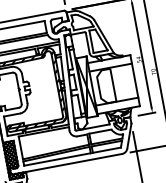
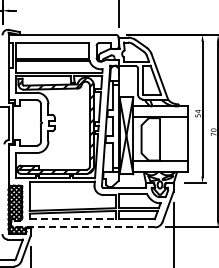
line: (58, 159) -> (73, 219), solid -> dashed
line: (66, 164) -> (83, 227), solid -> dashed

